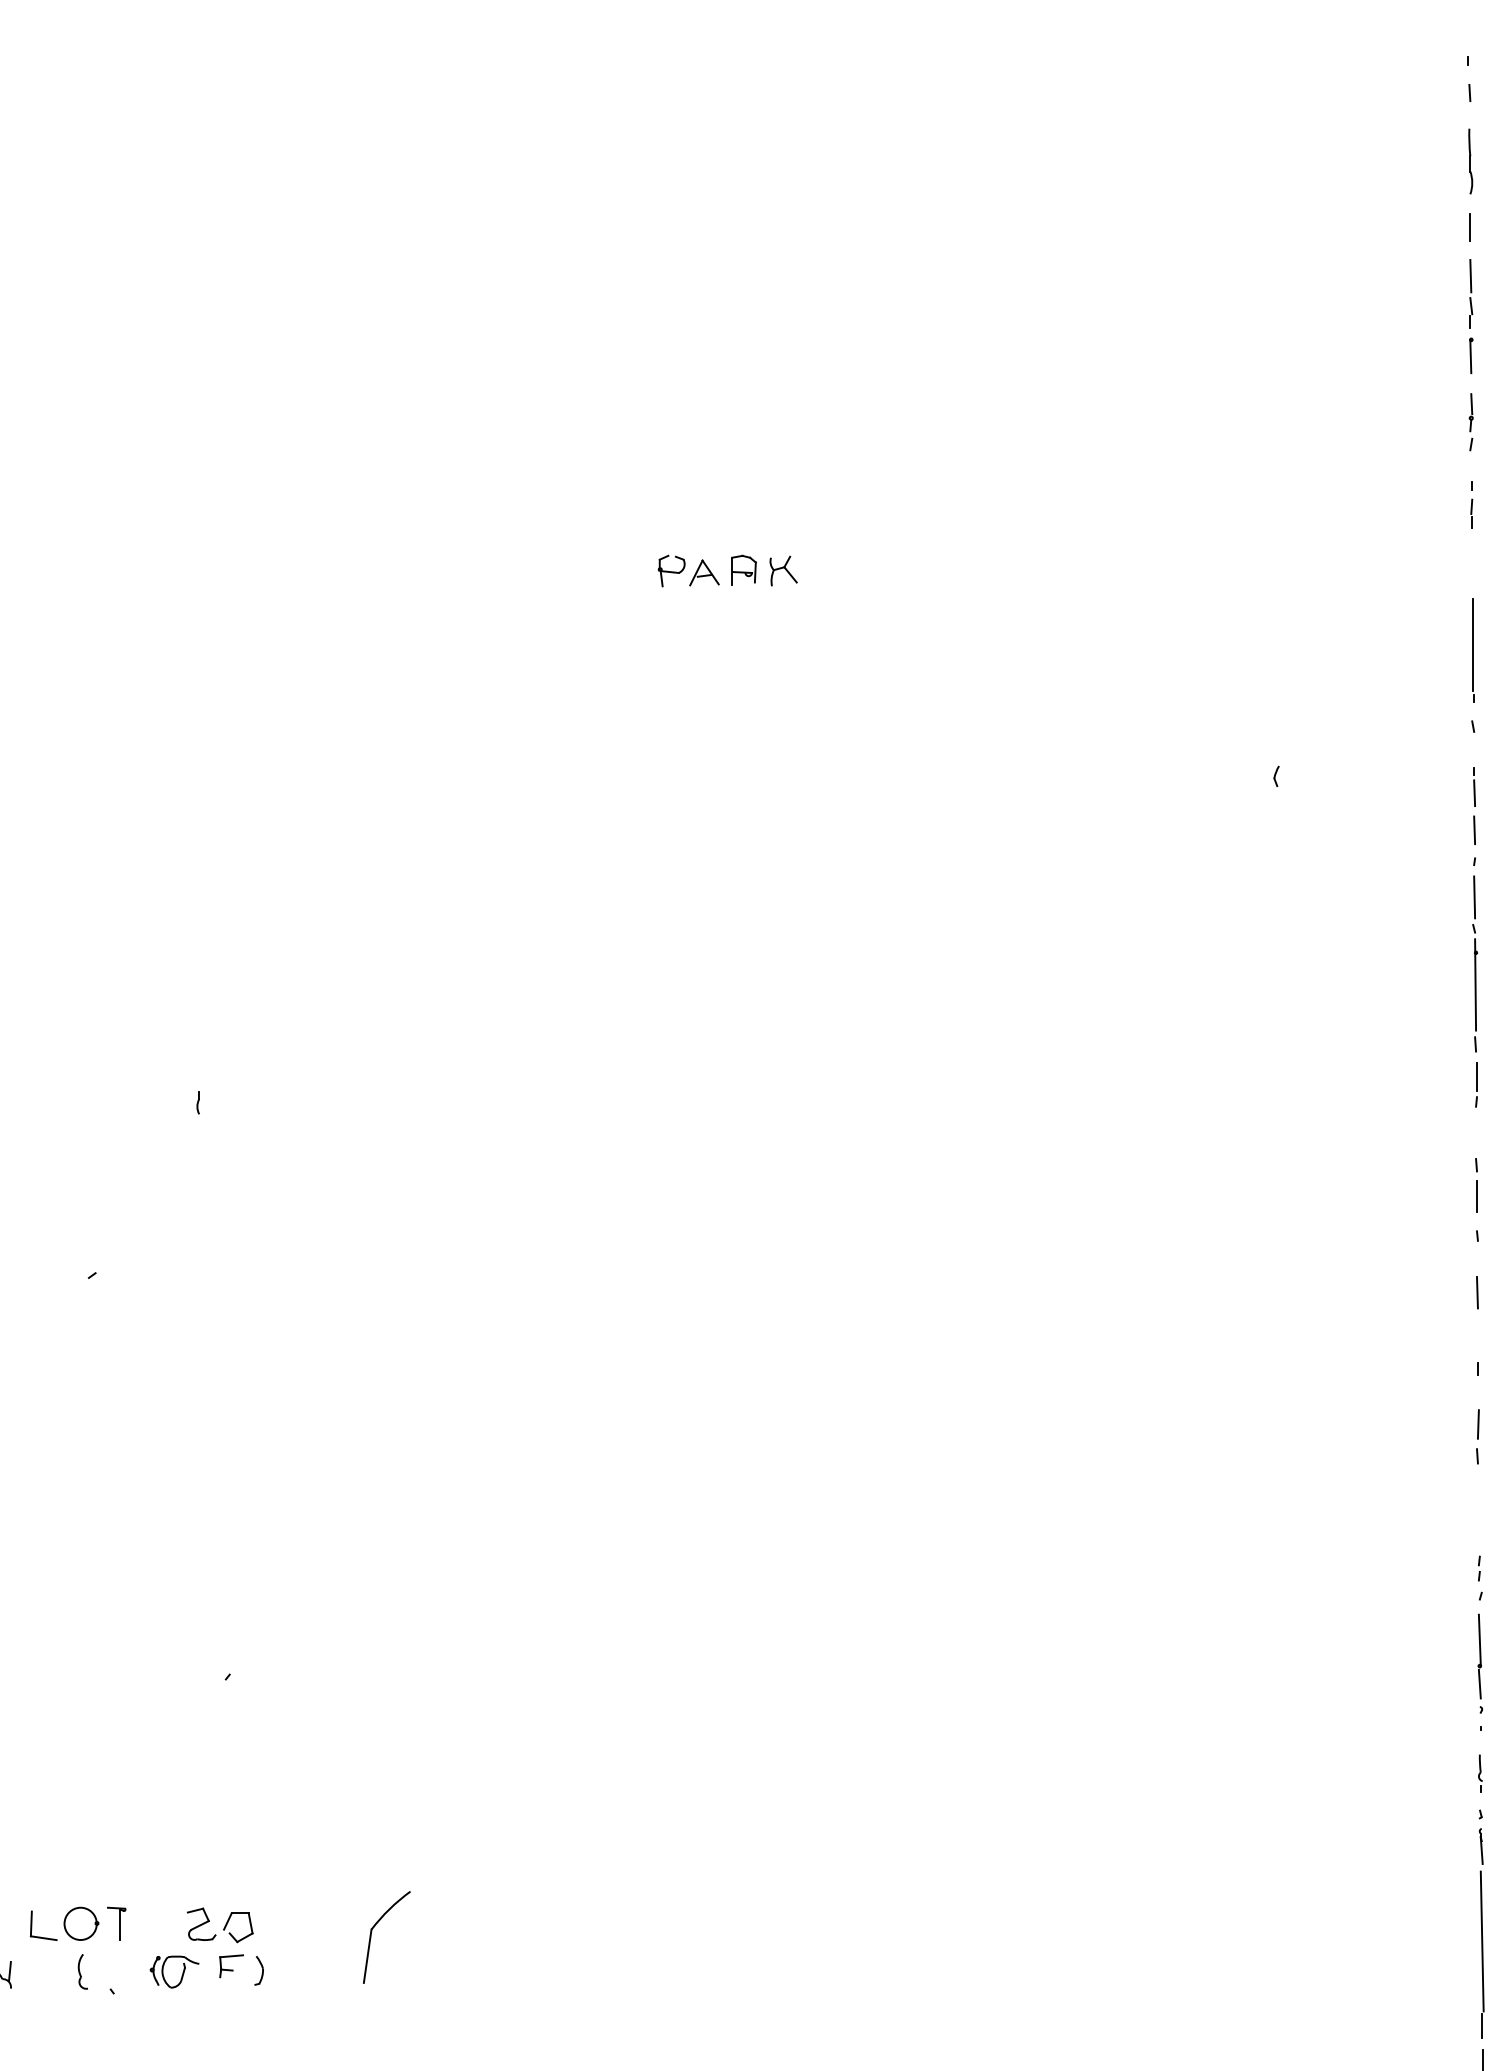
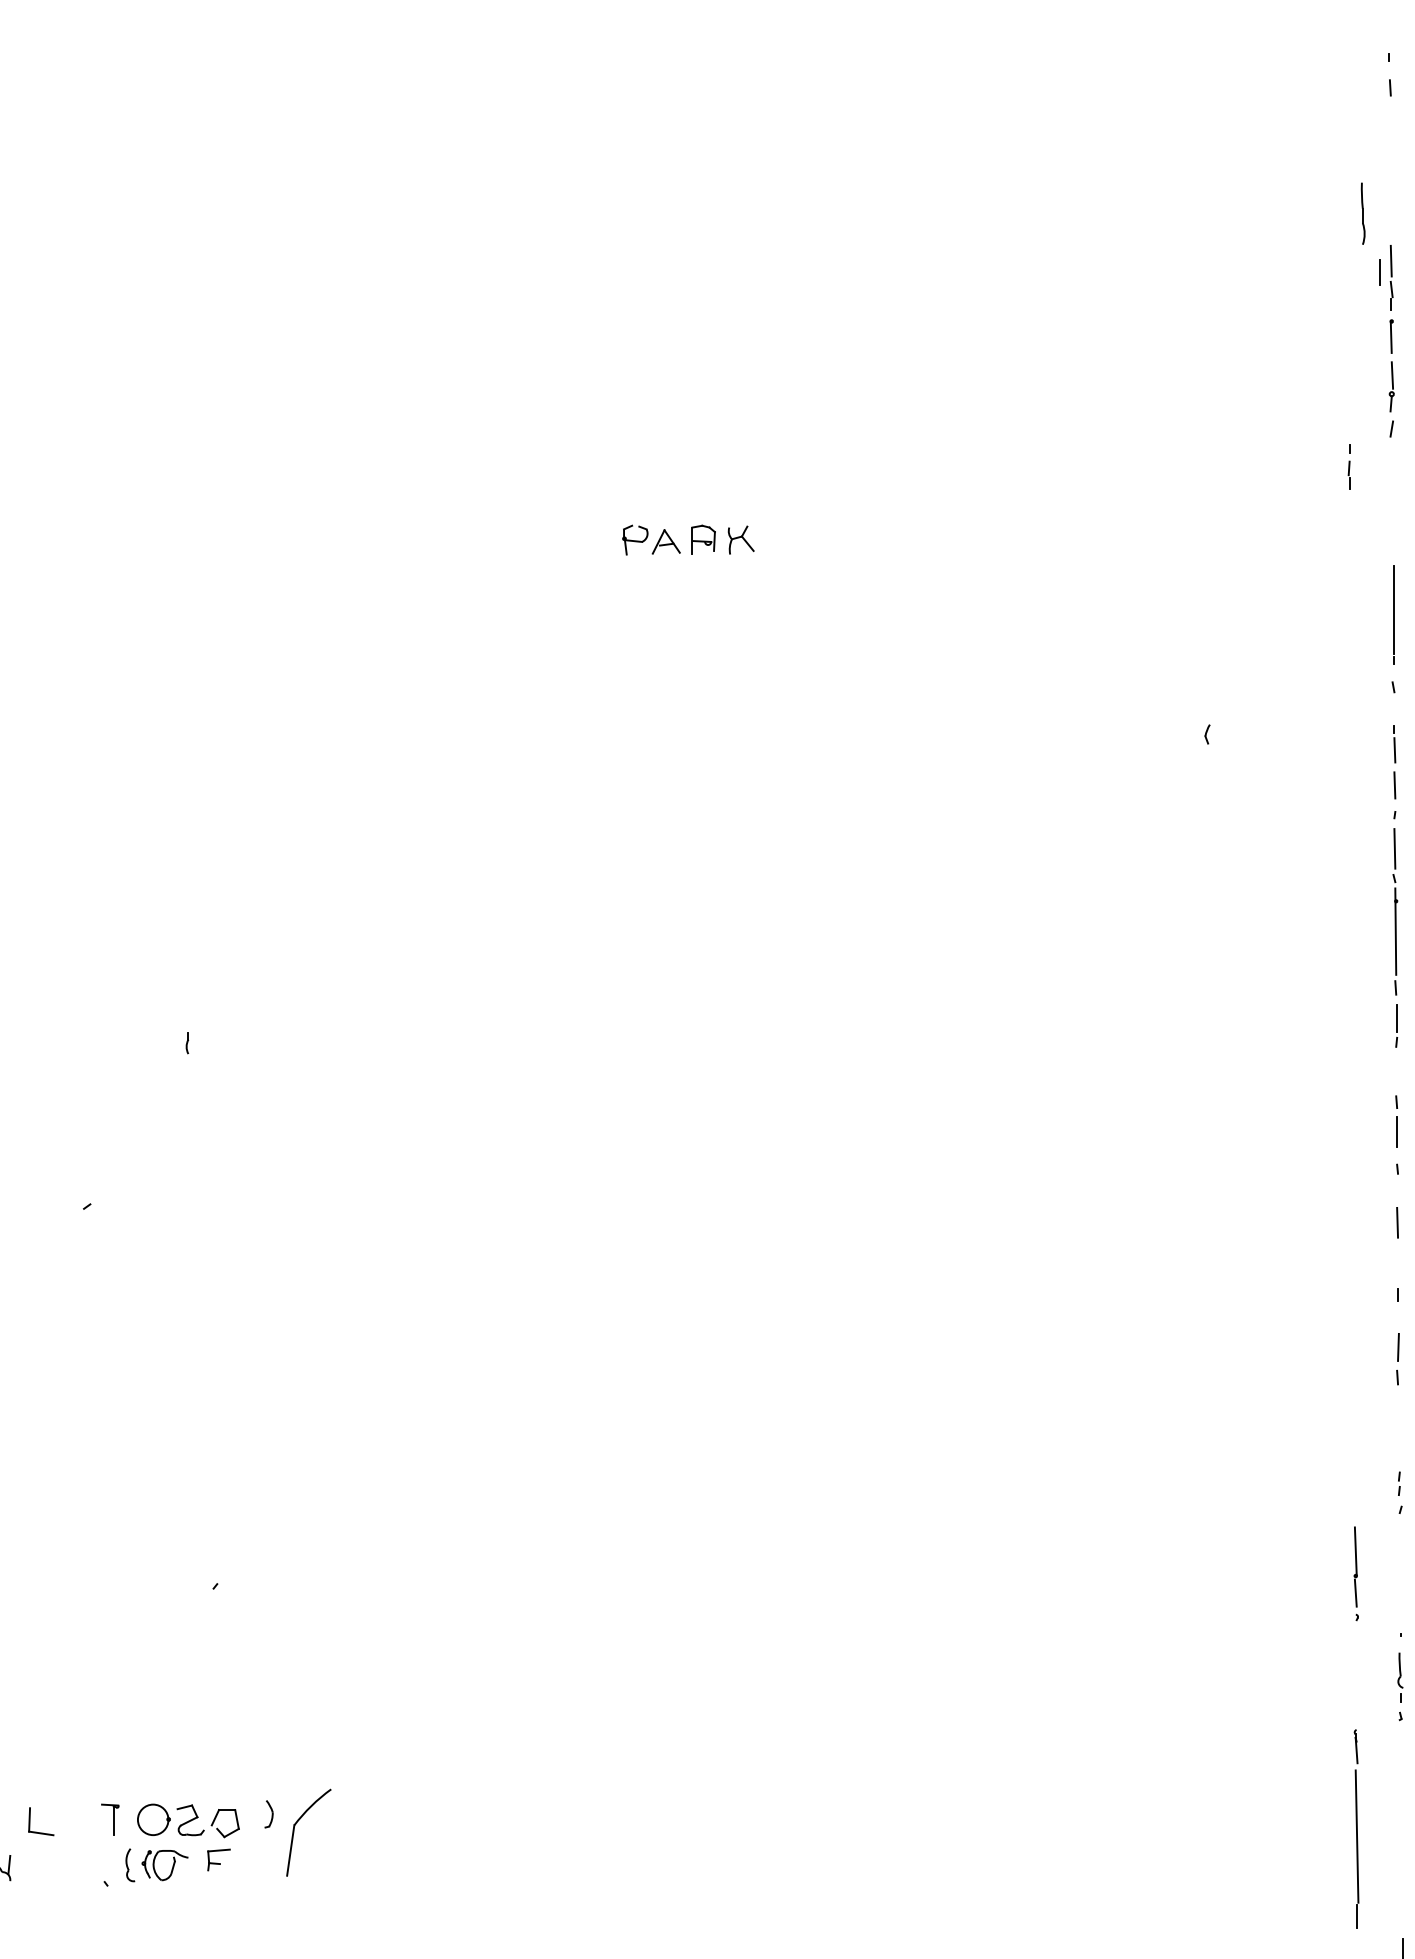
part: (1469, 161) -> (1362, 213), moved
line: (1469, 227) -> (1379, 272), moved
part: (1471, 421) -> (1391, 398), size x1.4
part: (1471, 504) -> (1348, 466), moved
part: (1479, 1663) -> (1355, 1573), moved
part: (1480, 1773) -> (1400, 1677), size x1.4
part: (80, 1923) -> (153, 1819), moved
part: (1481, 1932) -> (1356, 1828), moved
part: (371, 1937) -> (294, 1832), moved
part: (258, 1971) -> (268, 1814), moved
part: (83, 1972) -> (130, 1865), moved

